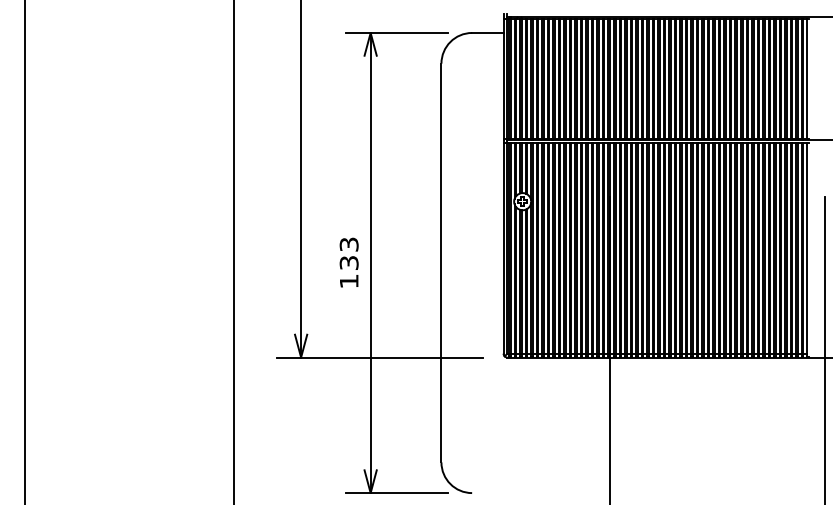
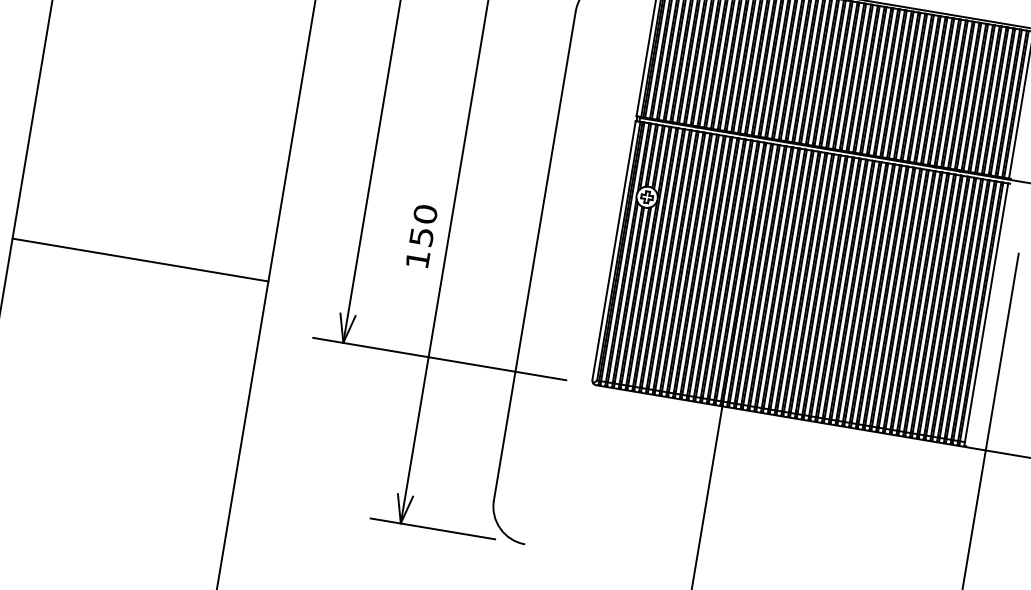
text: (348, 253) -> (422, 225), 133 -> 150
line: (128, 318) -> (139, 259), added

